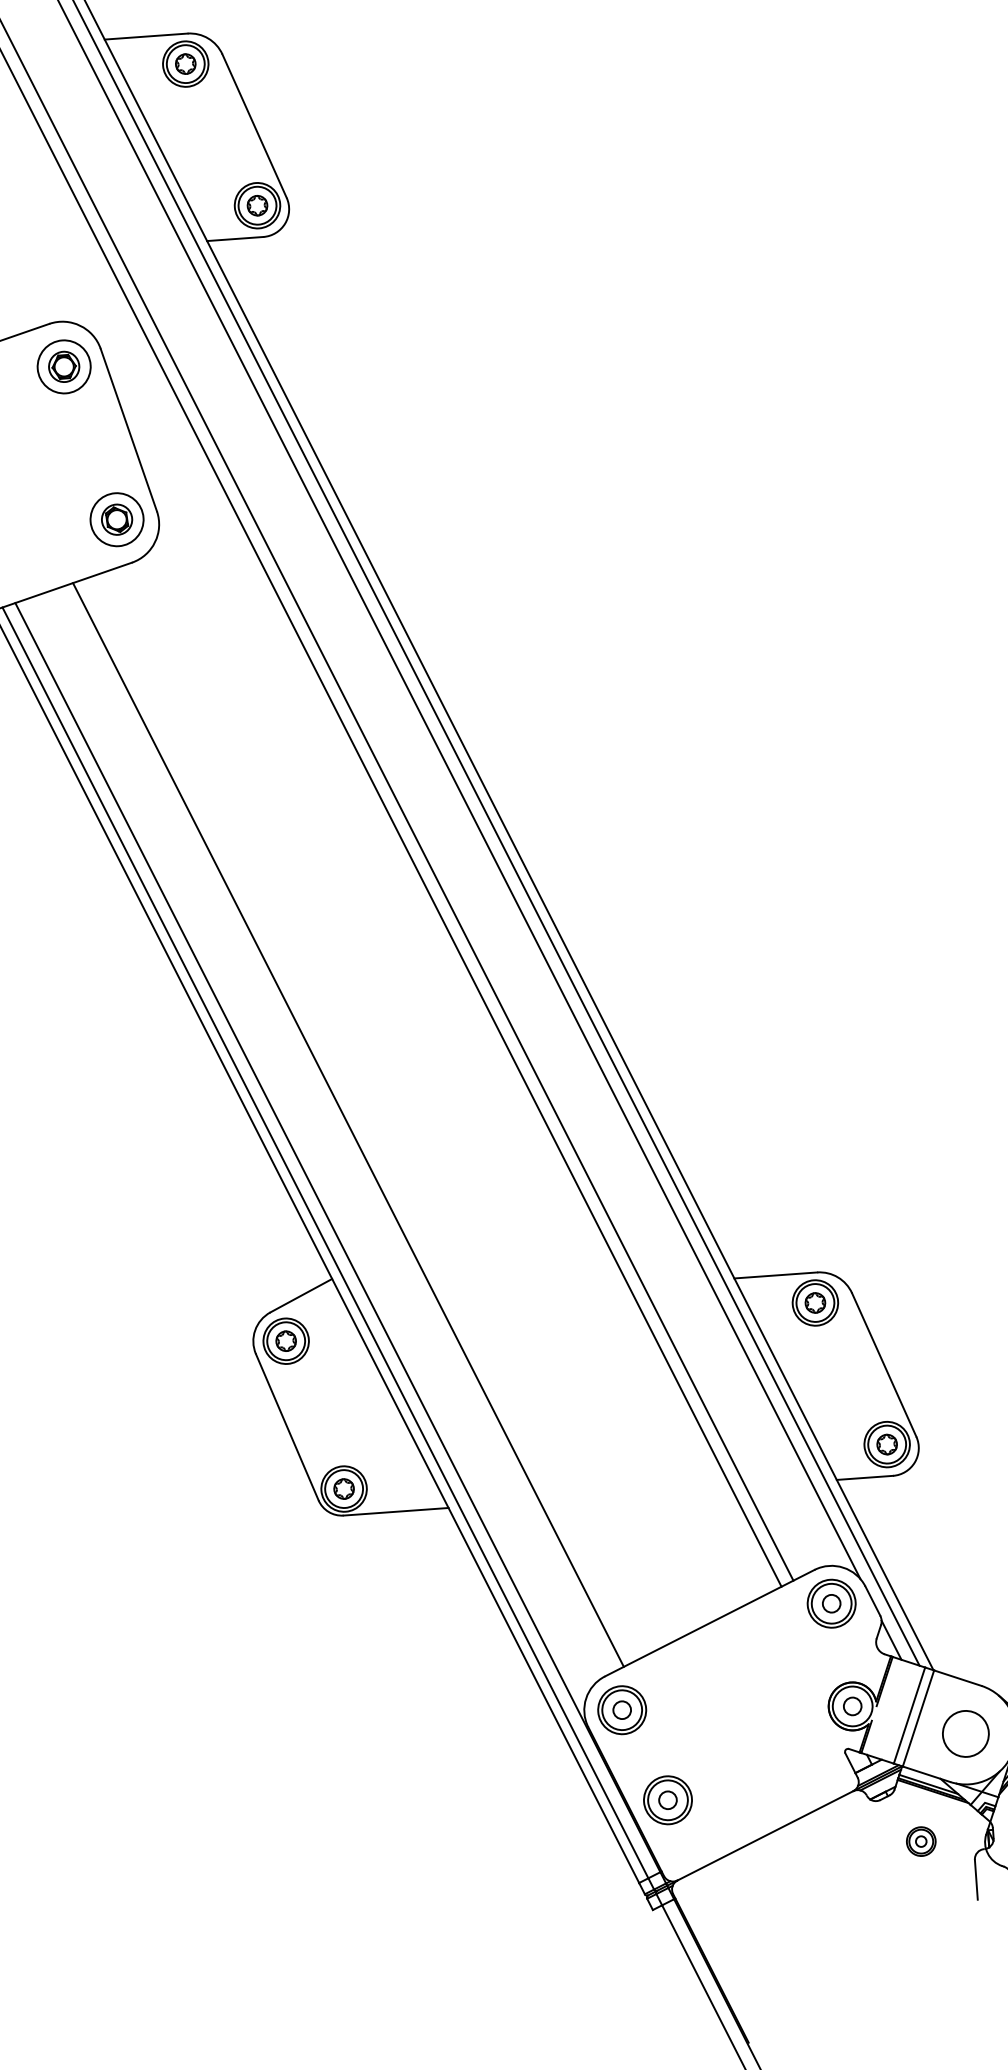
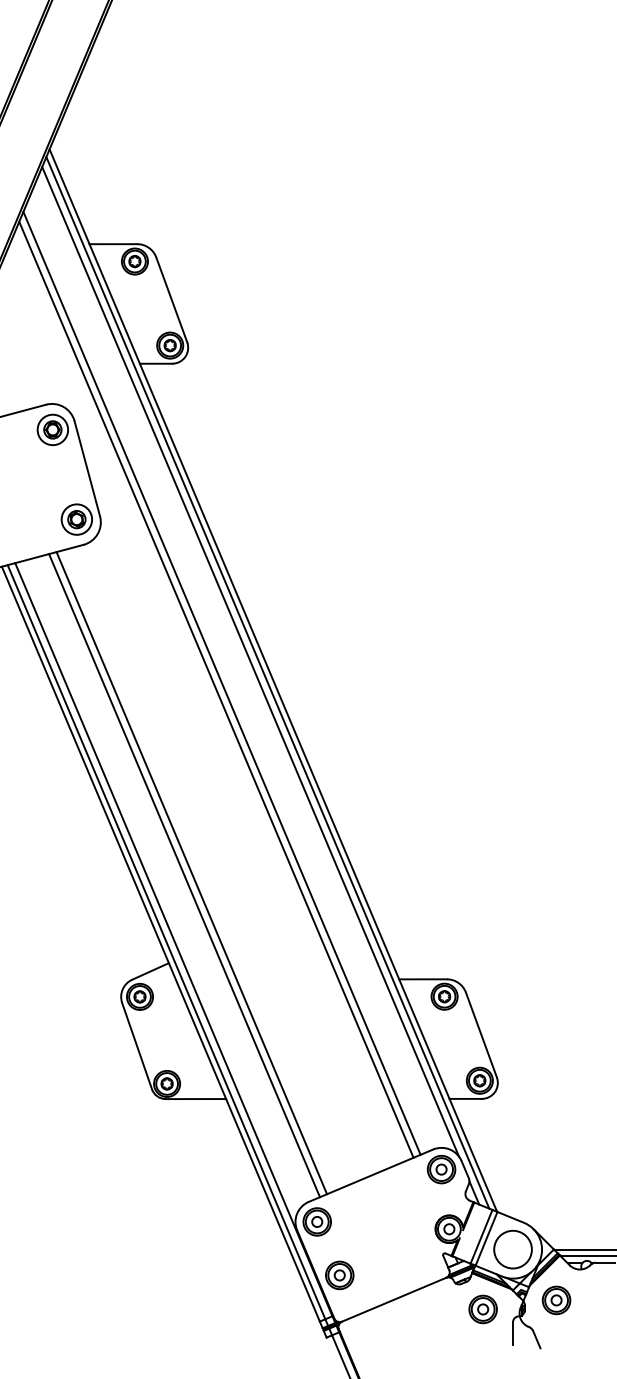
line: (360, 1120) -> (191, 873), added
circle: (964, 1733) -> (512, 1249), size x1.43
part: (920, 1841) -> (482, 1309), size x1.67

